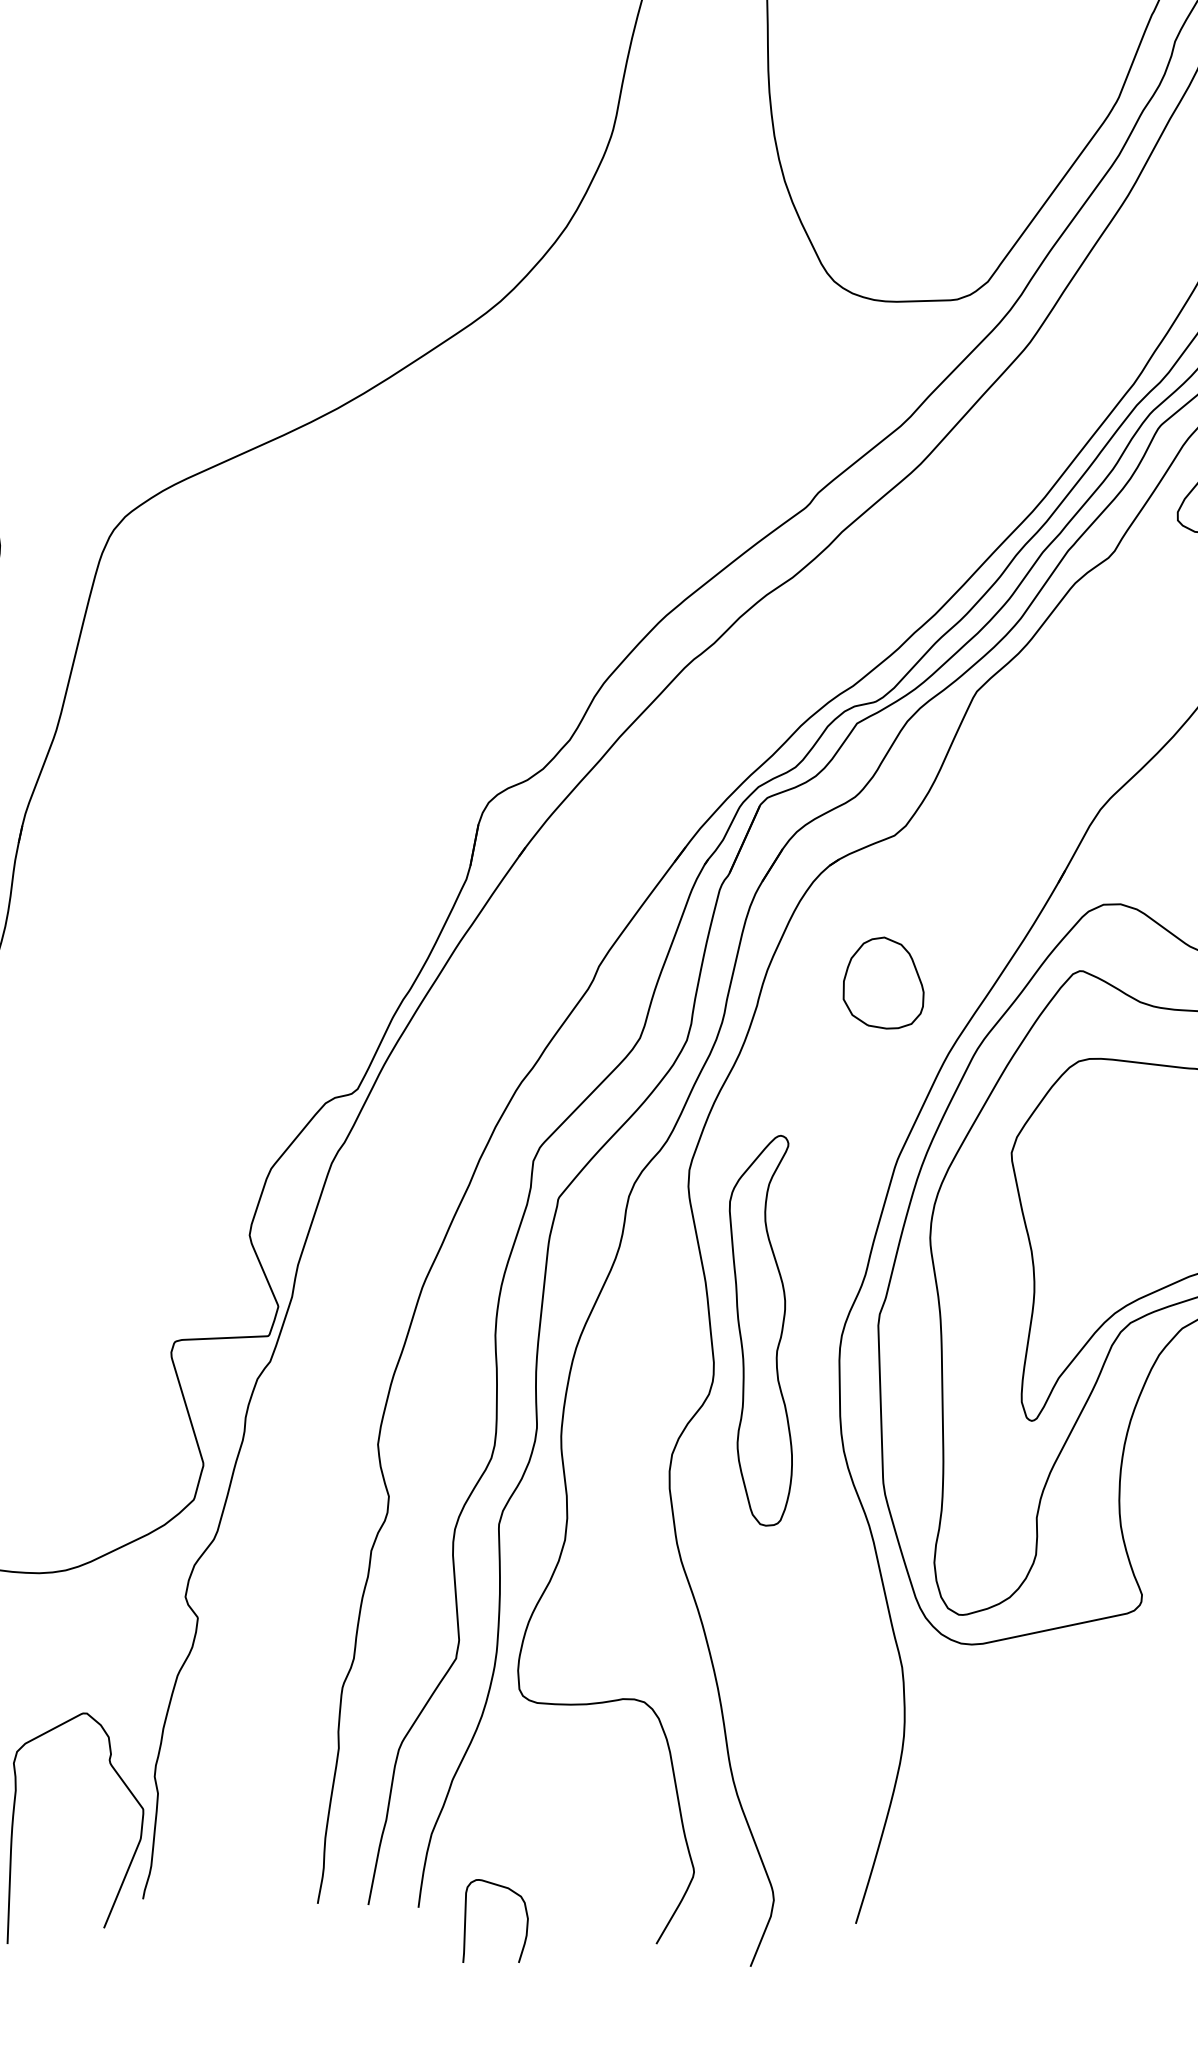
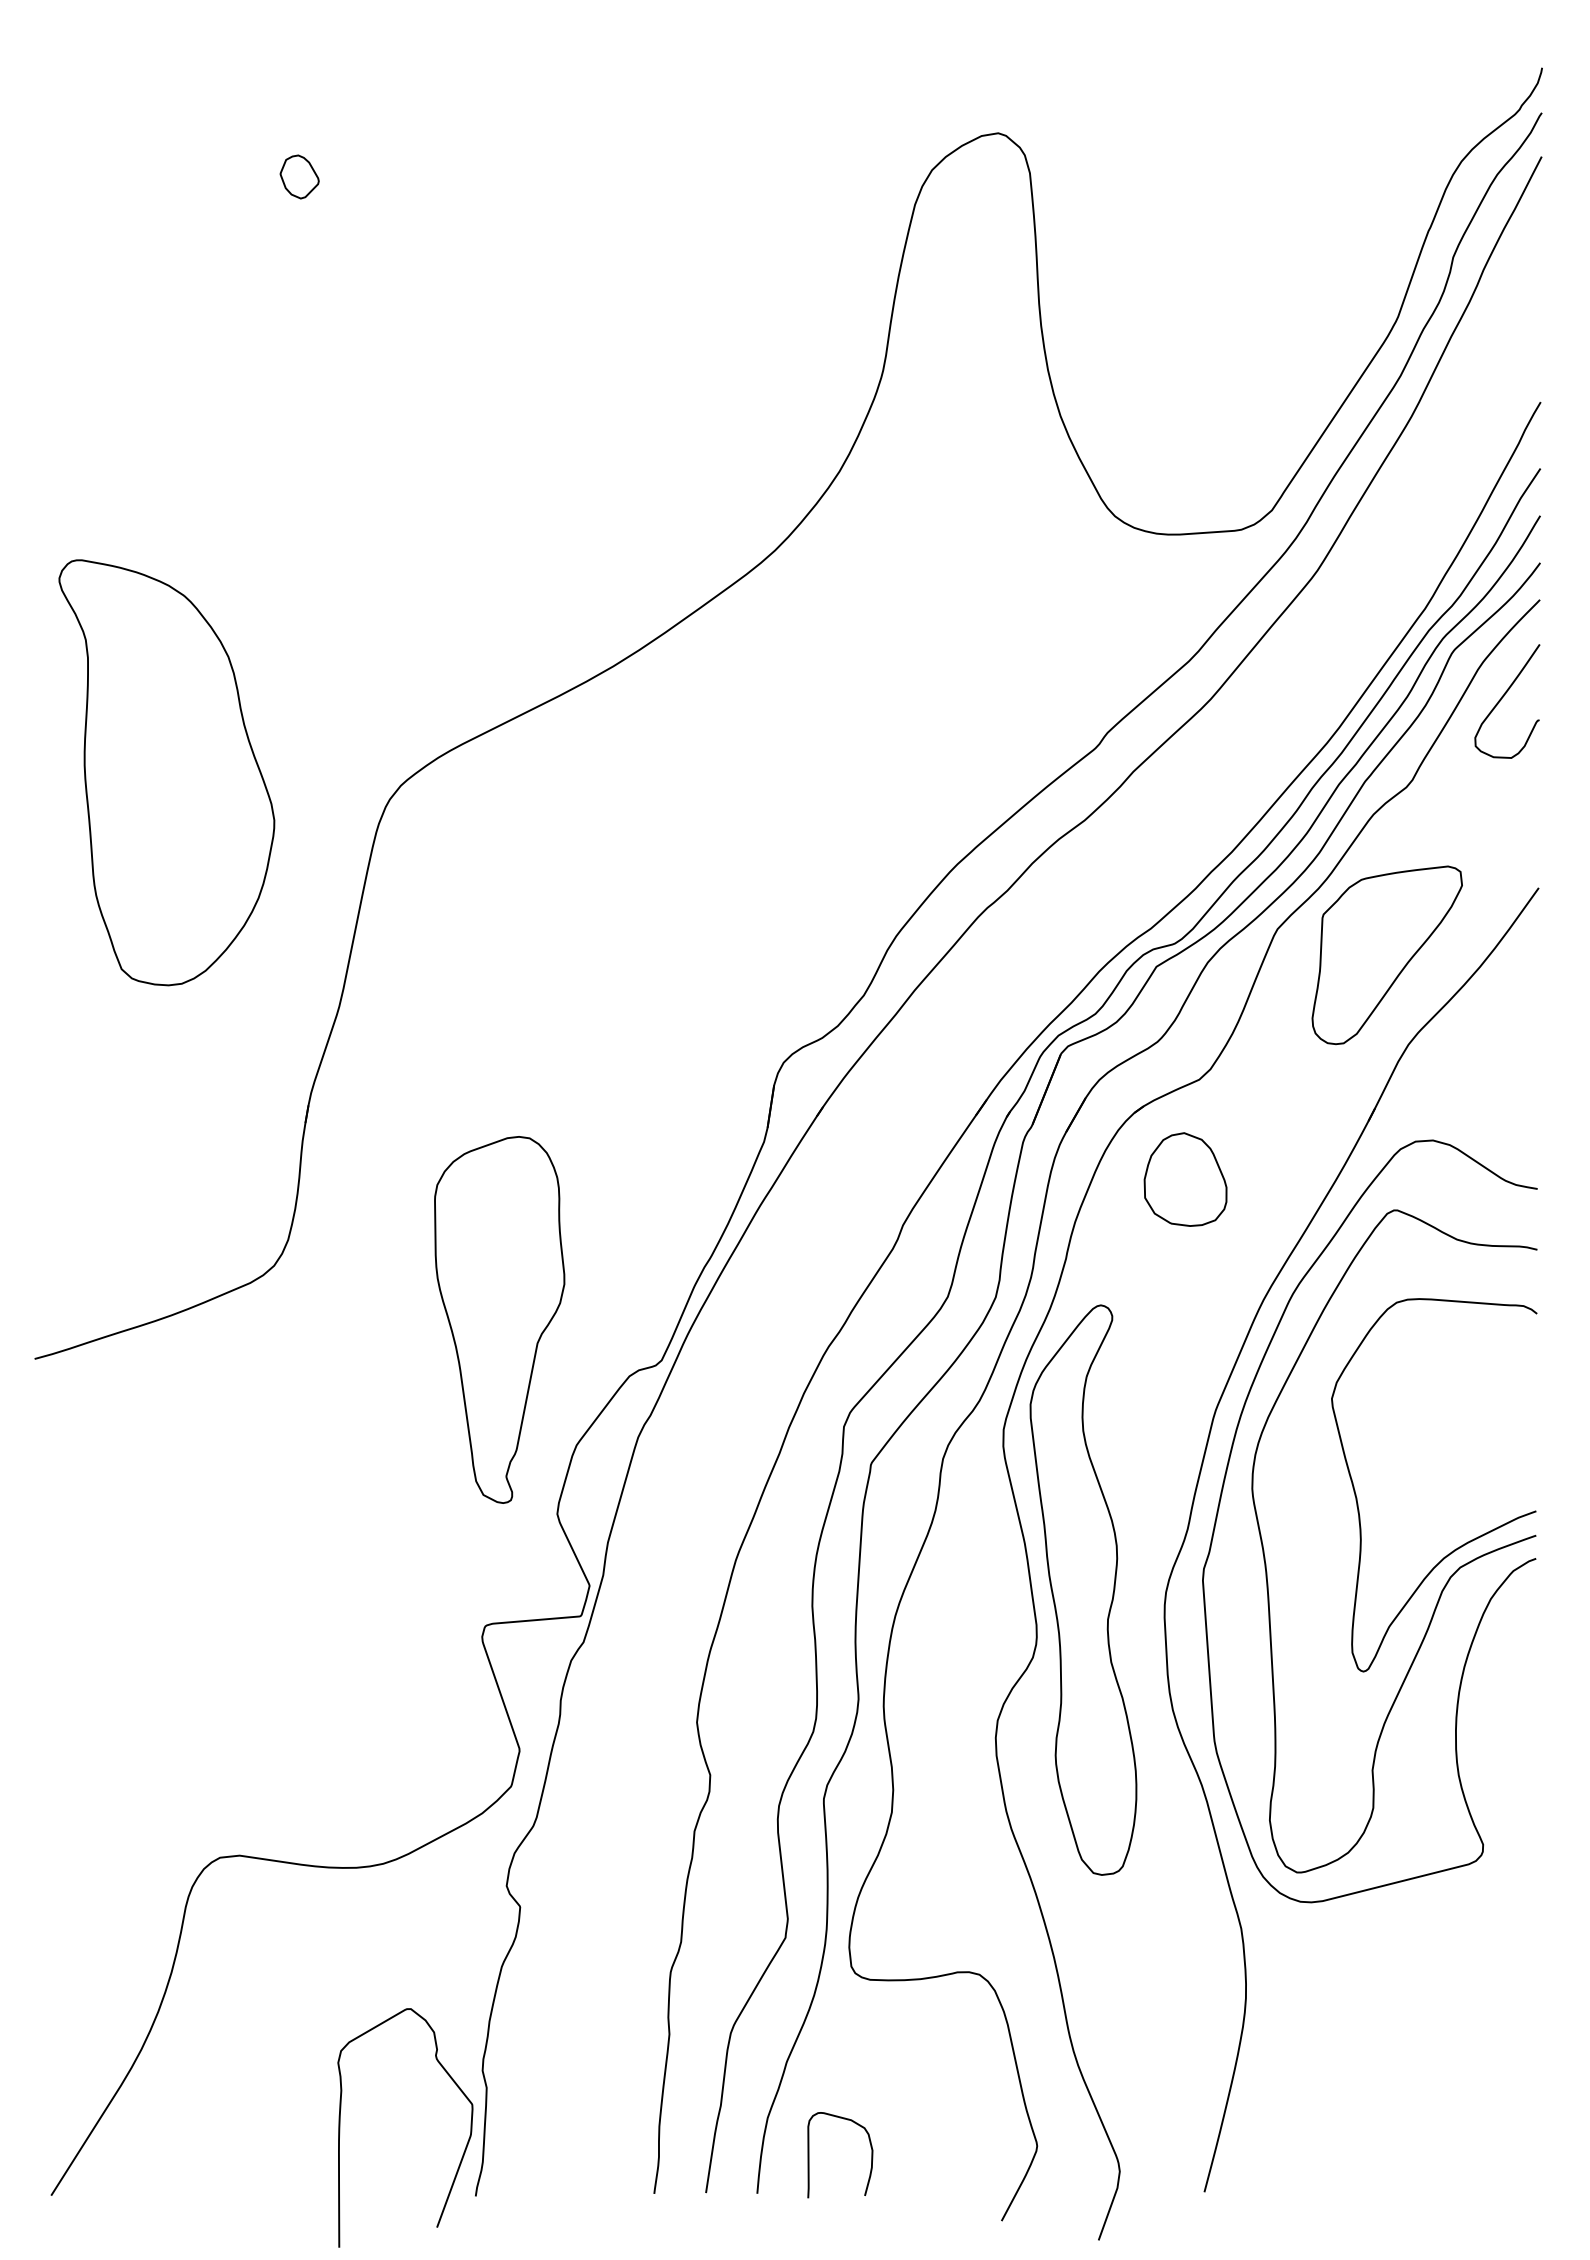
part: (1082, 721) -> (1386, 955), added
part: (883, 982) -> (1185, 1179), moved
part: (200, 1042) -> (499, 1319), added
part: (761, 1329) -> (1083, 1589), size x1.43
curve: (466, 1921) -> (809, 2155), moved

